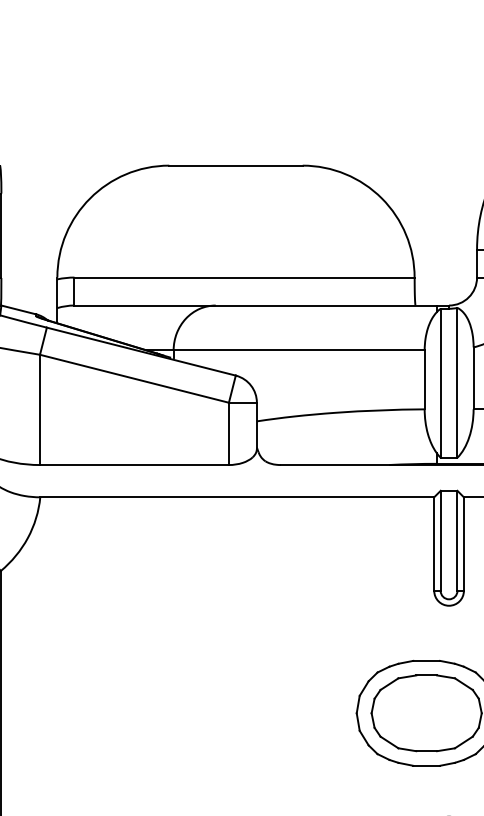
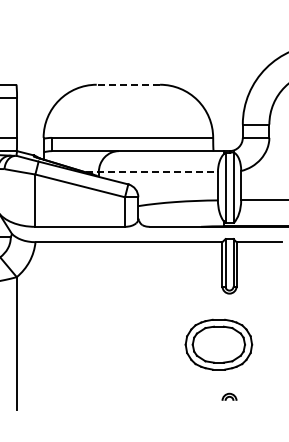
line: (236, 165) -> (128, 84), solid -> dashed
line: (286, 350) -> (152, 172), solid -> dashed

